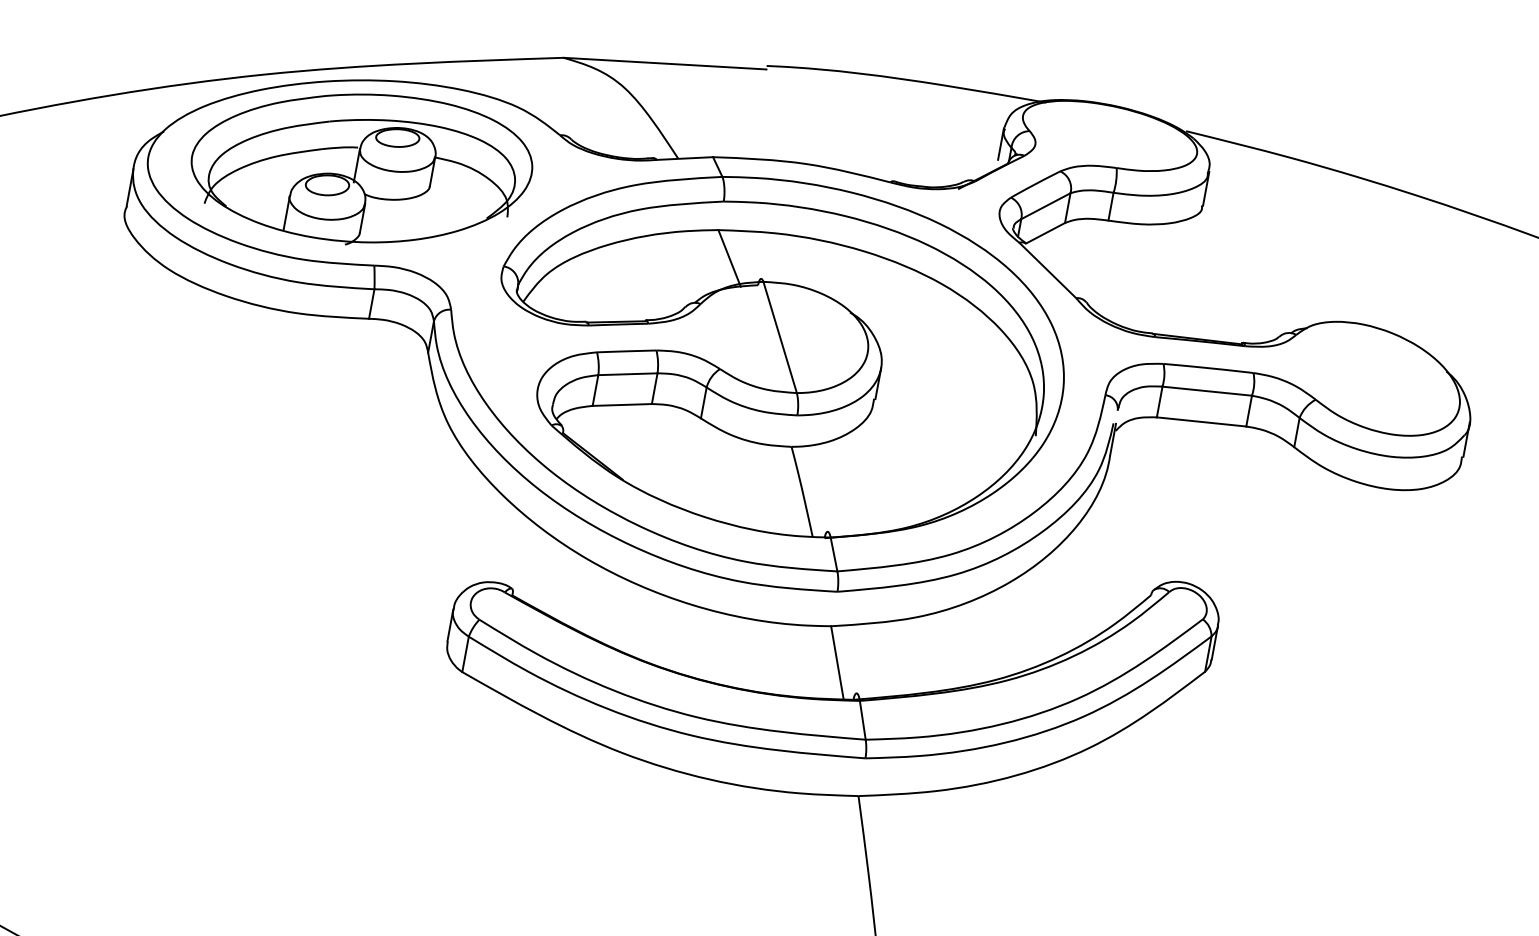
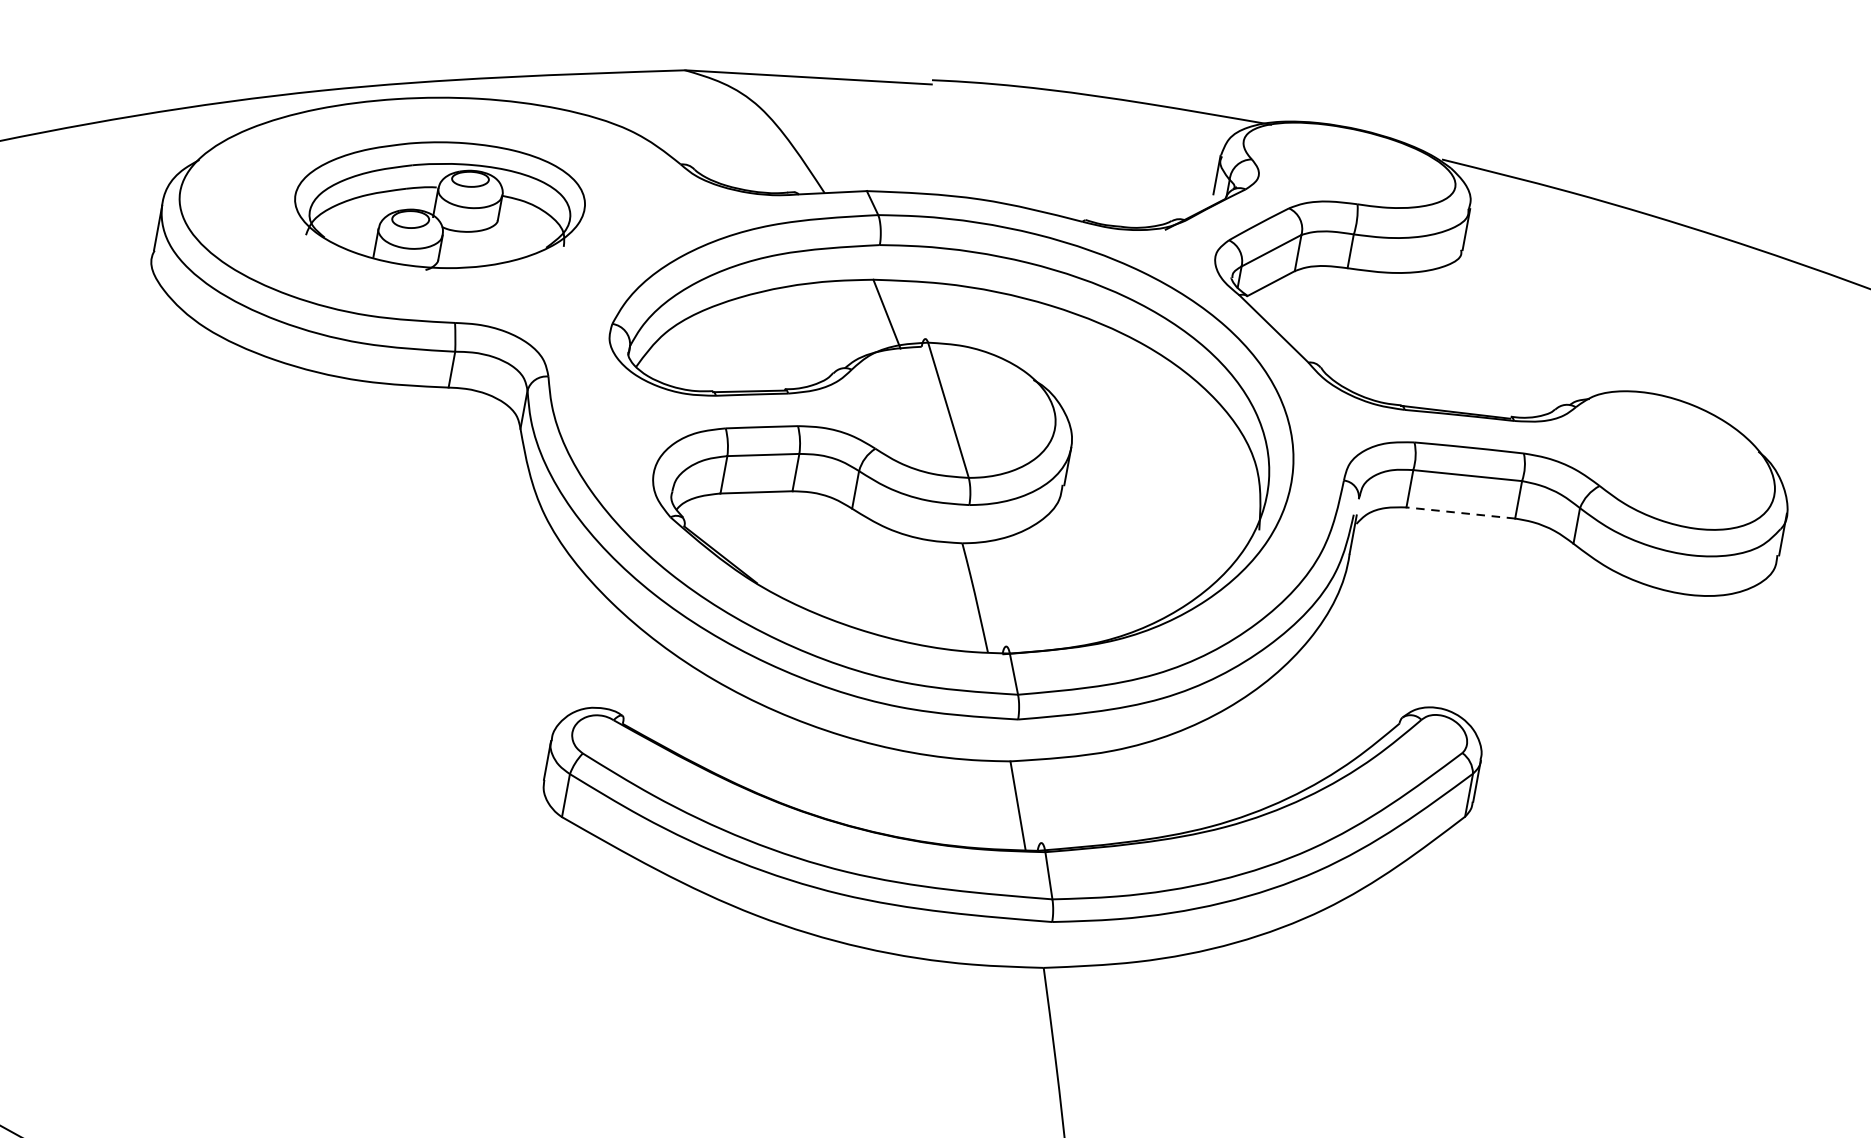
part: (361, 169) -> (439, 206), size x0.7
line: (1201, 421) -> (1460, 512), solid -> dashed

